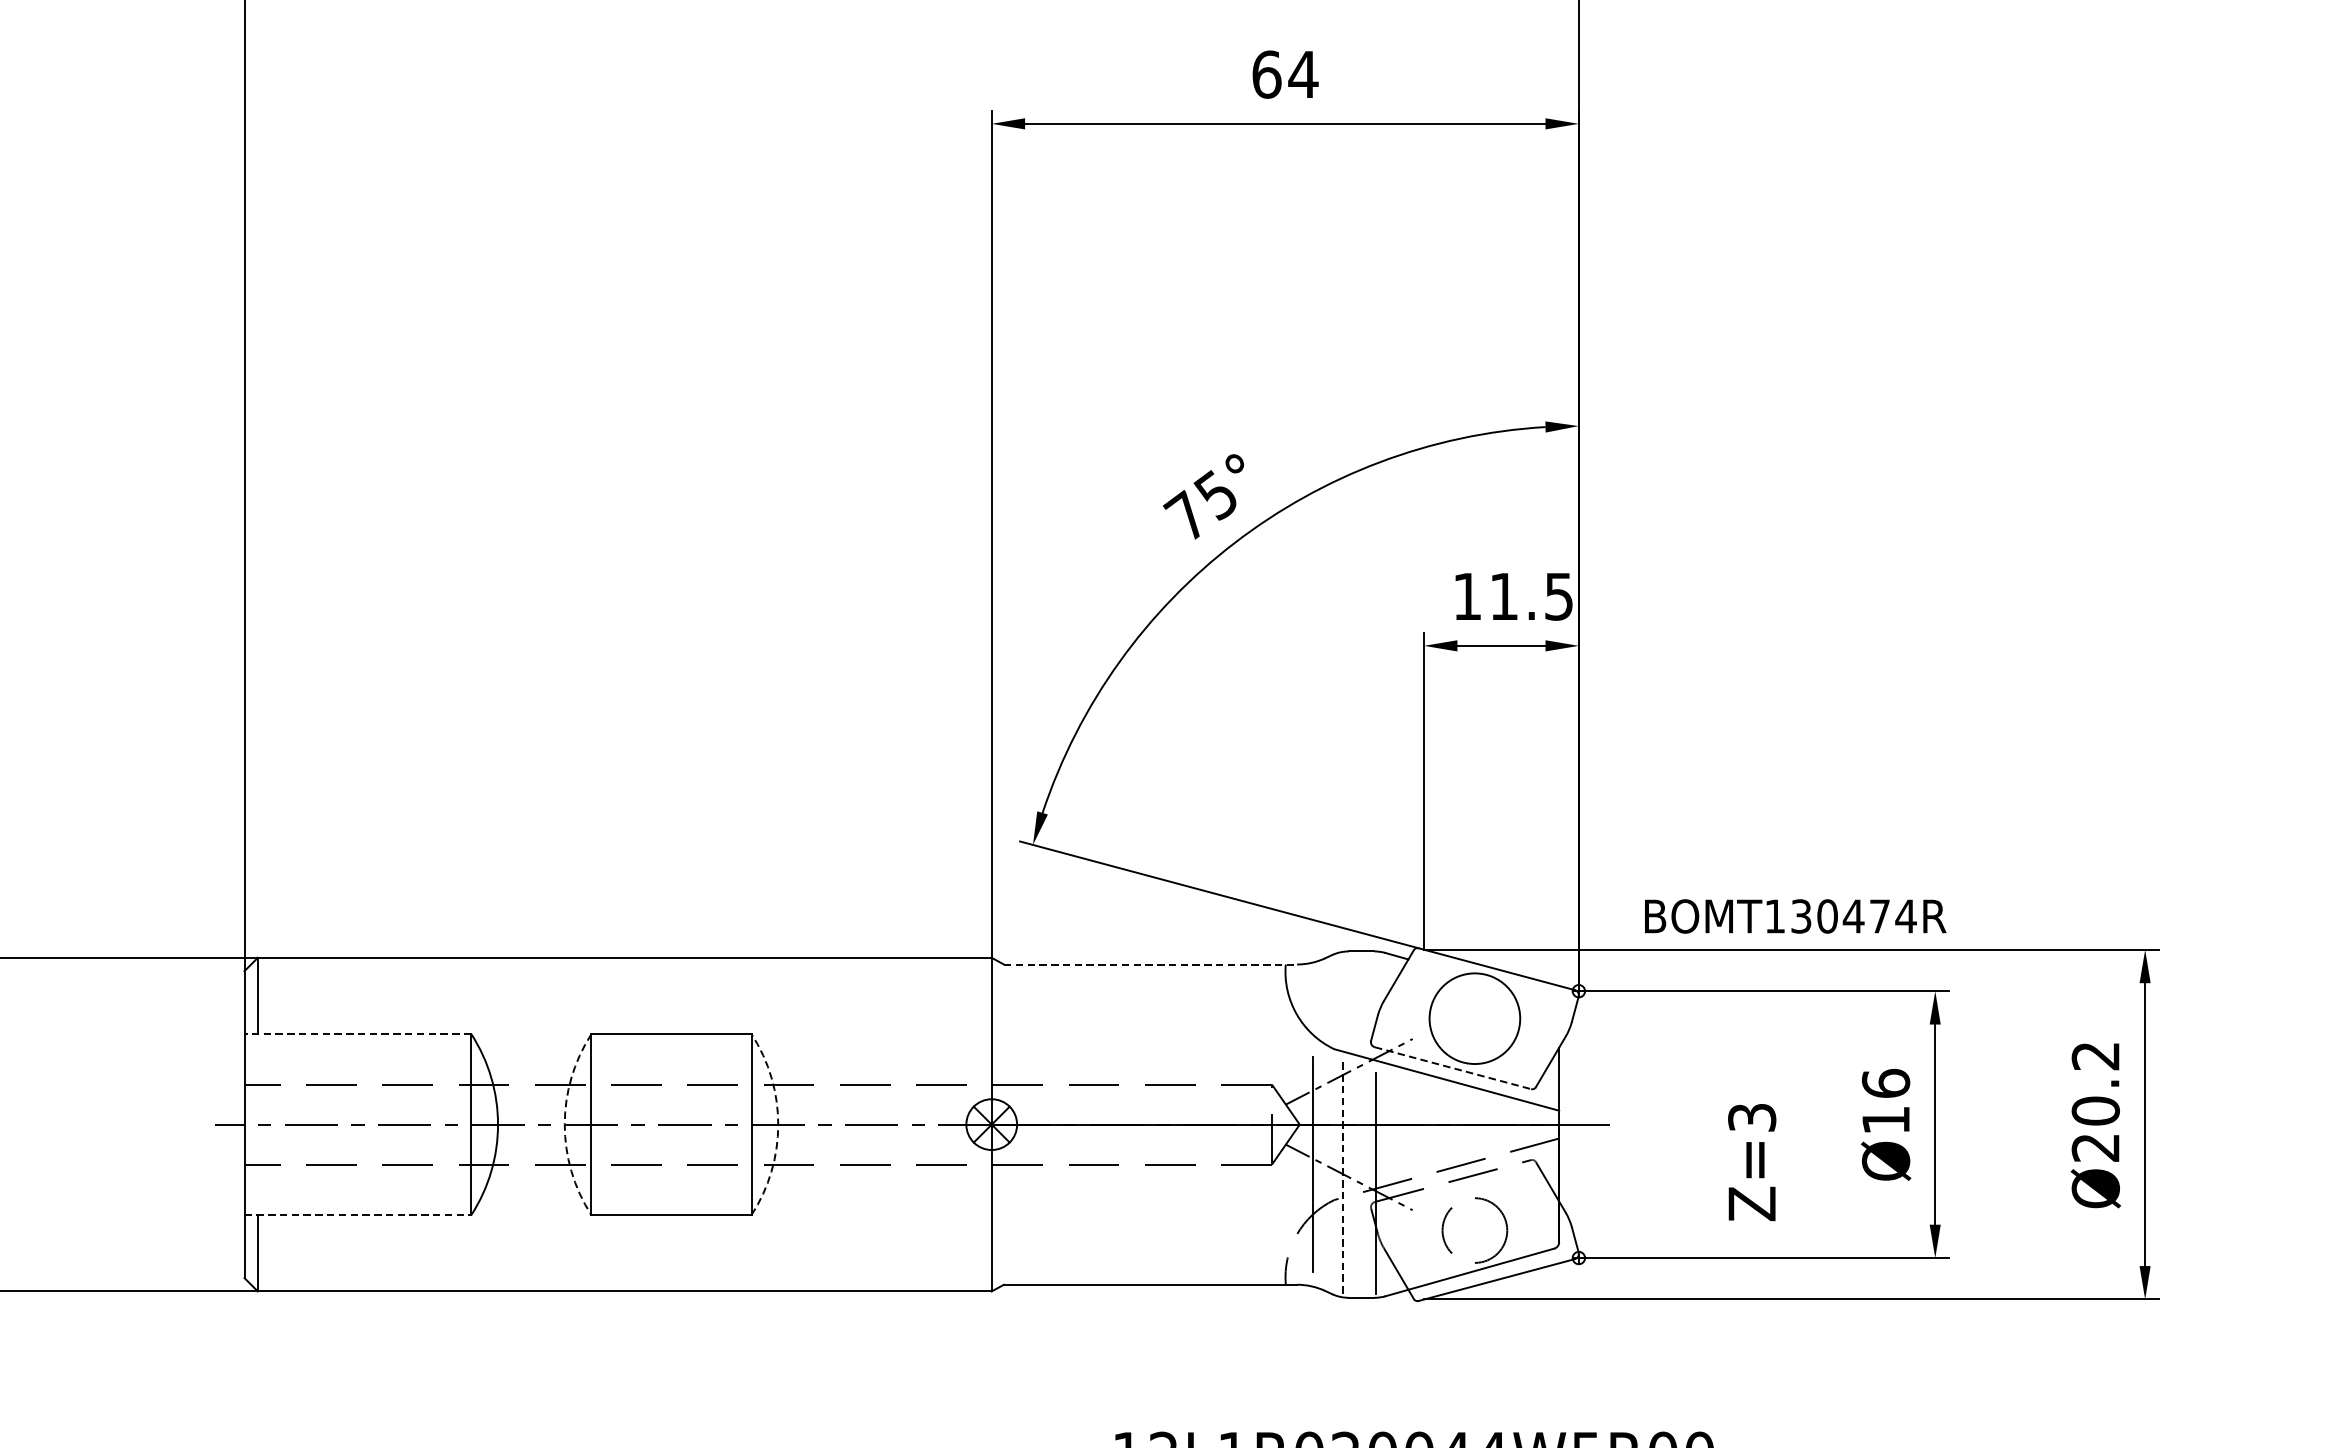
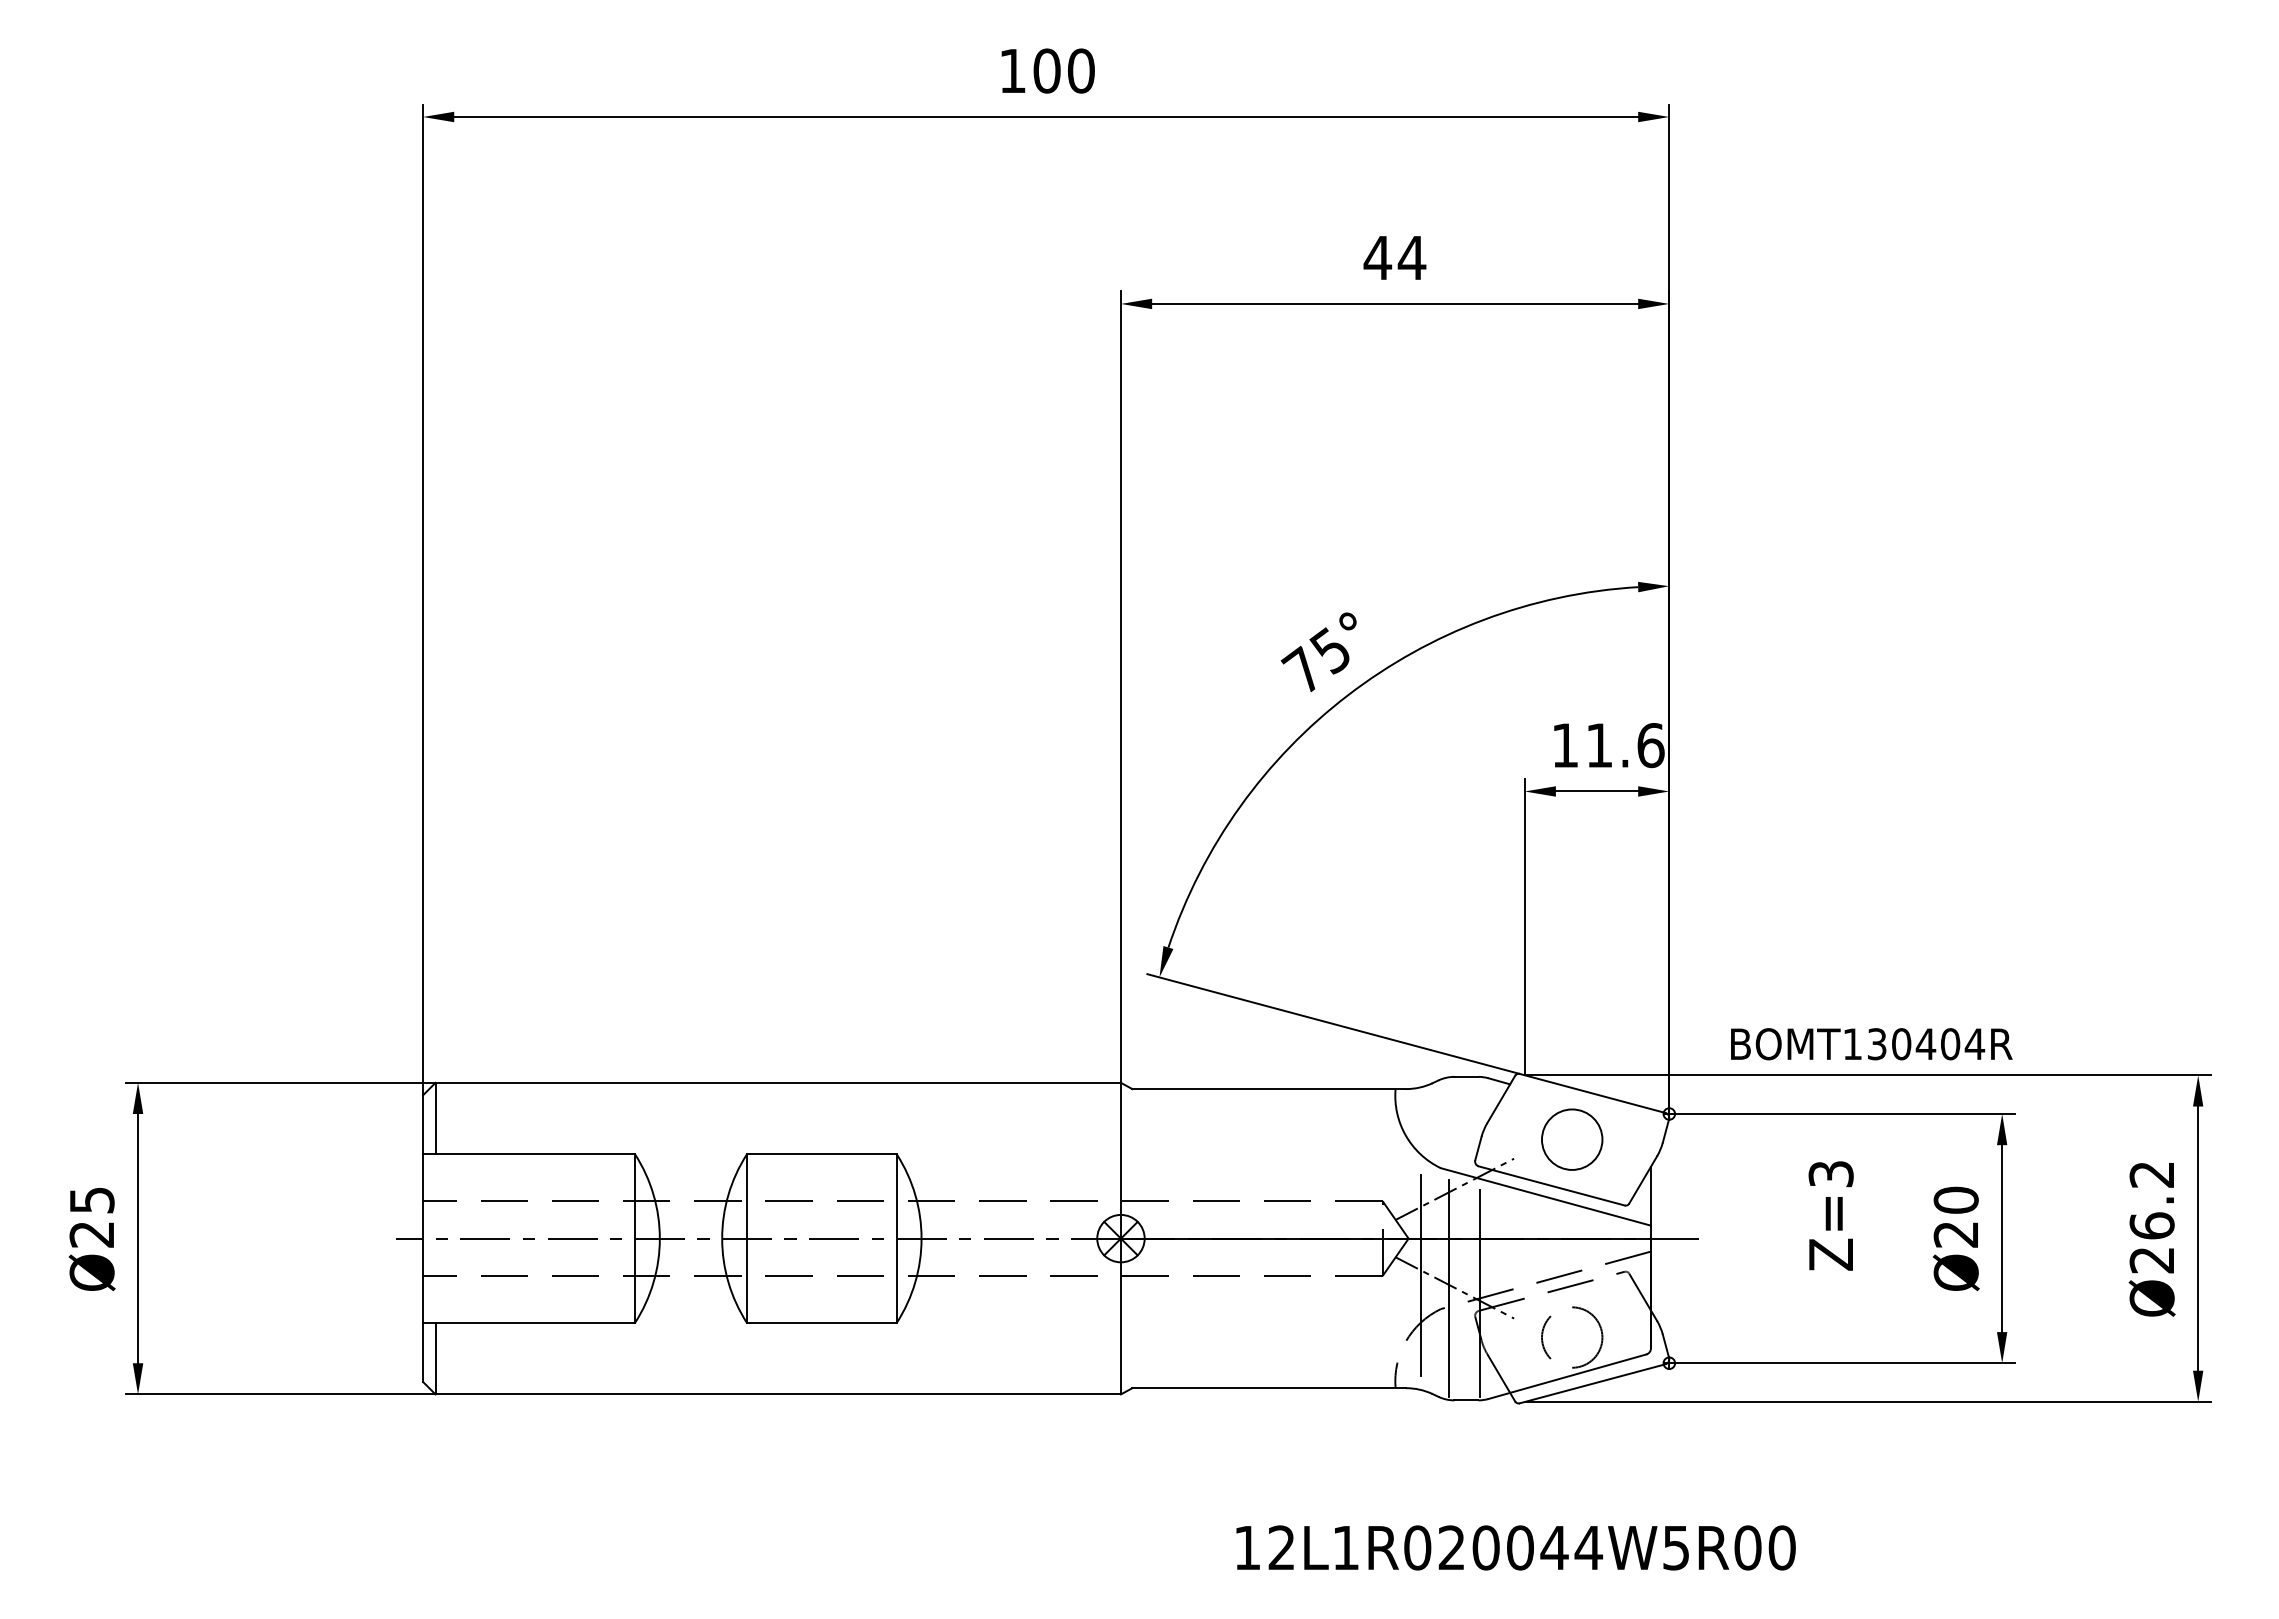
text: (1266, 74) -> (1377, 257), 64 -> 44
text: (1558, 596) -> (1650, 745), 11.5 -> 11.6
text: (1879, 916) -> (1950, 1044), BOMT130474R -> BOMT130404R
line: (1150, 964) -> (1269, 1089), dashed -> solid
circle: (1474, 1018) -> (1571, 1139), size x0.71
line: (358, 1034) -> (529, 1154), dashed -> solid
line: (1452, 1067) -> (1551, 1185), dashed -> solid
text: (1885, 1100) -> (1955, 1216), Ø16 -> Ø20
text: (2095, 1110) -> (2151, 1225), Ø20.2 -> Ø26.2
arc: (565, 1124) -> (722, 1238), dashed -> solid
arc: (778, 1124) -> (921, 1238), dashed -> solid
text: (1751, 1161) -> (1830, 1215), moved
line: (1343, 1176) -> (1449, 1287), dashed -> solid
line: (358, 1215) -> (529, 1323), dashed -> solid

